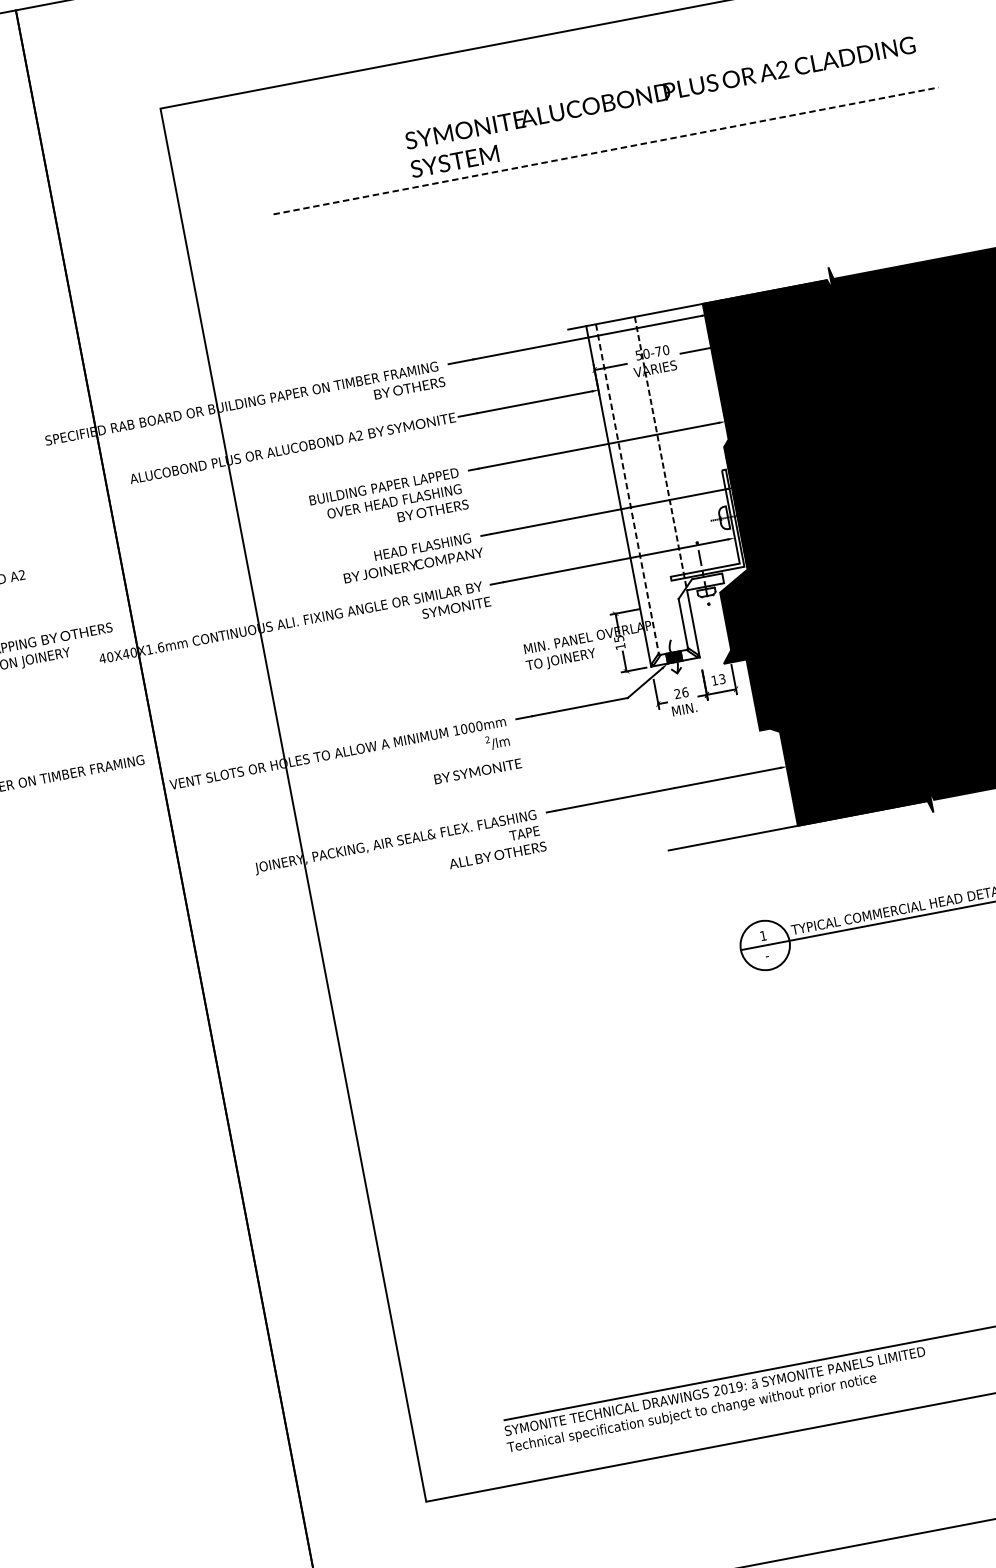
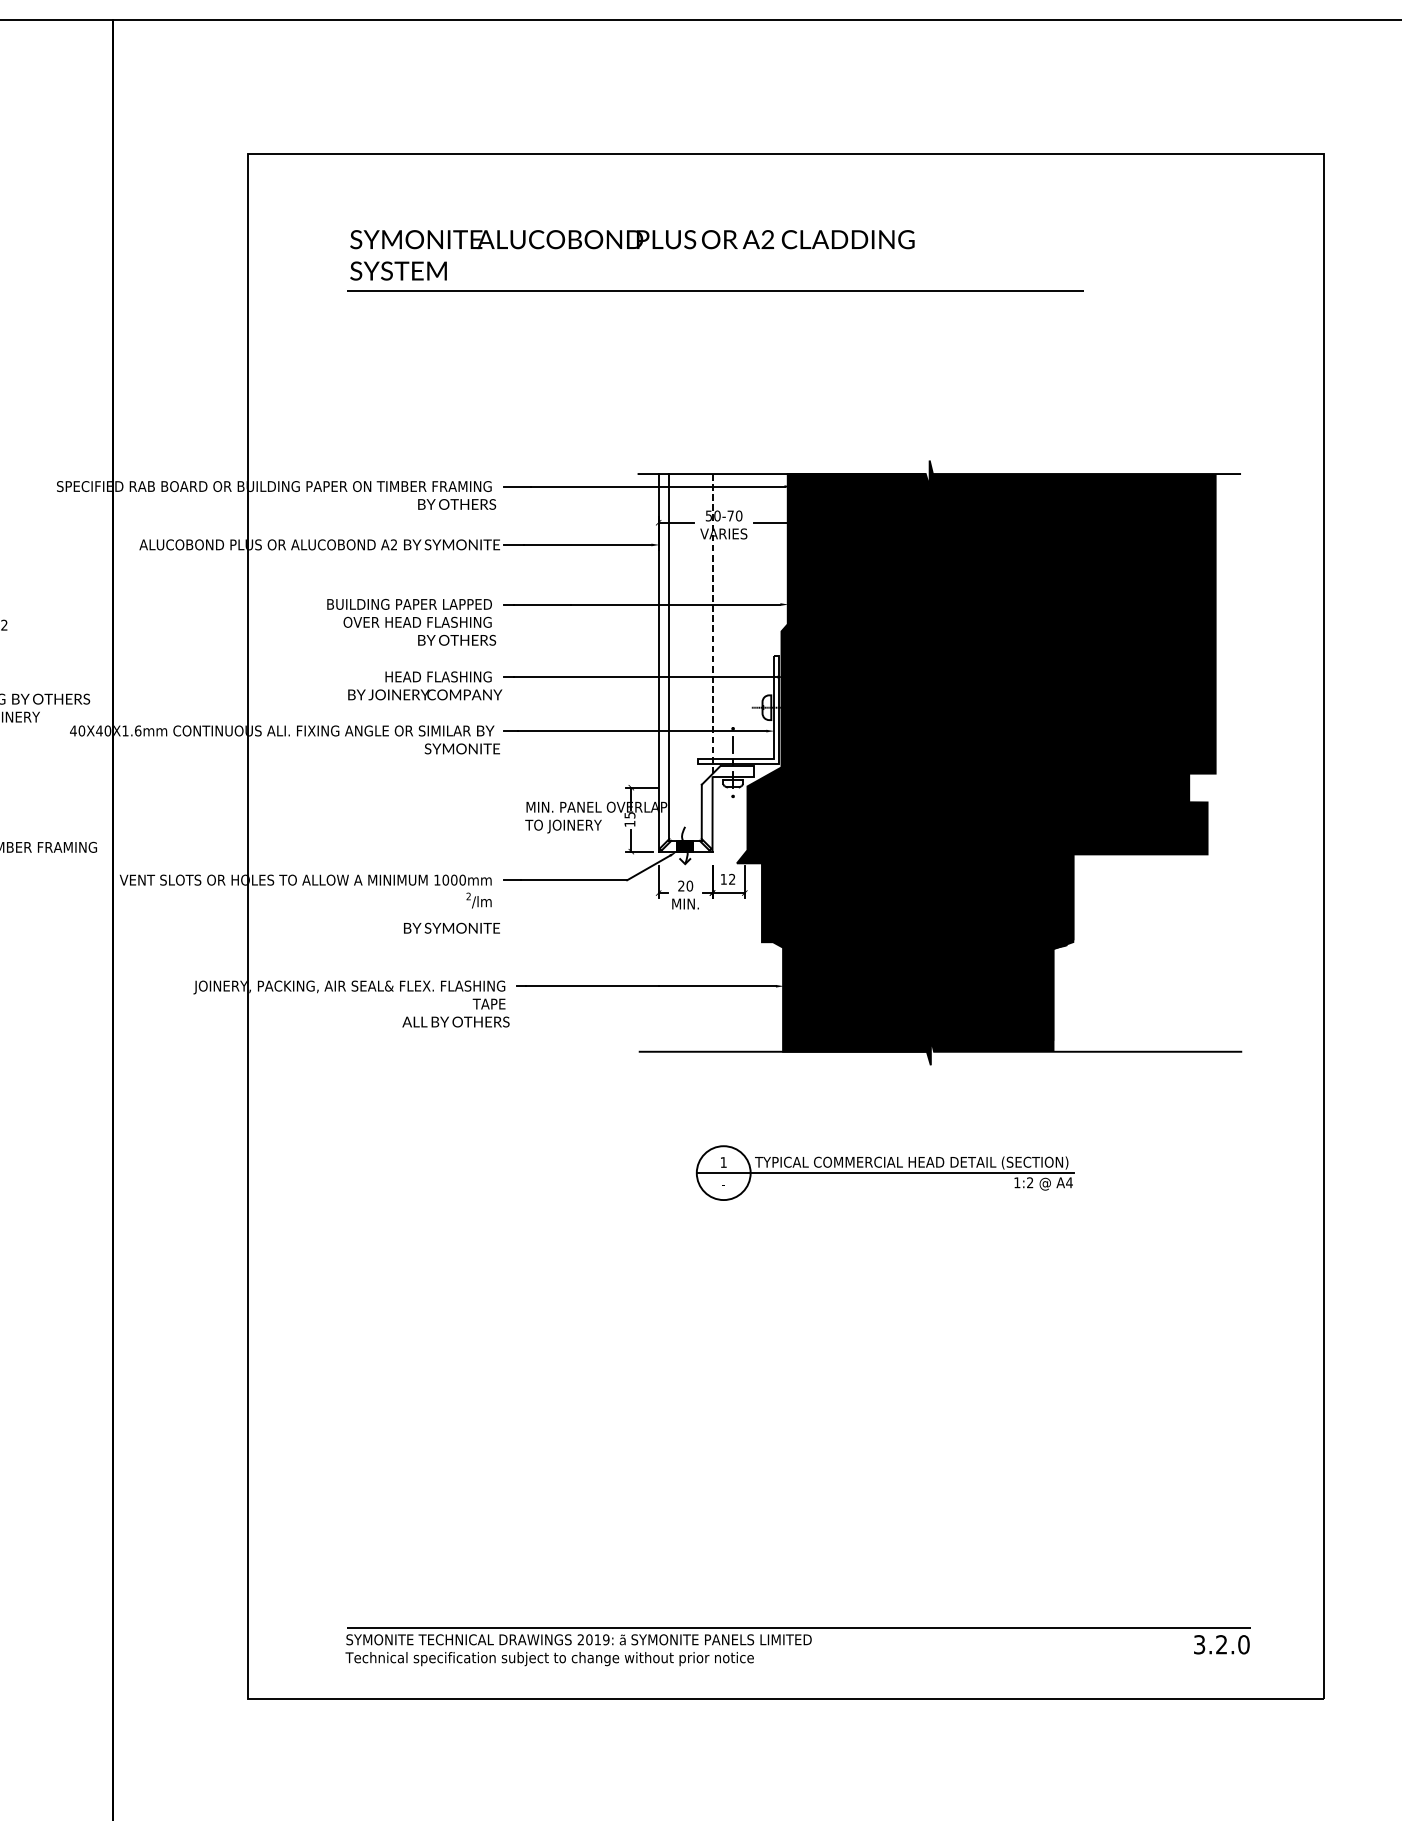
text: (663, 107) -> (632, 255), moved
line: (605, 150) -> (715, 290), dashed -> solid
line: (627, 489) -> (669, 657), dashed -> solid
text: (722, 679) -> (732, 879), 13 -> 12
text: (684, 691) -> (689, 885), 26 -> 20

